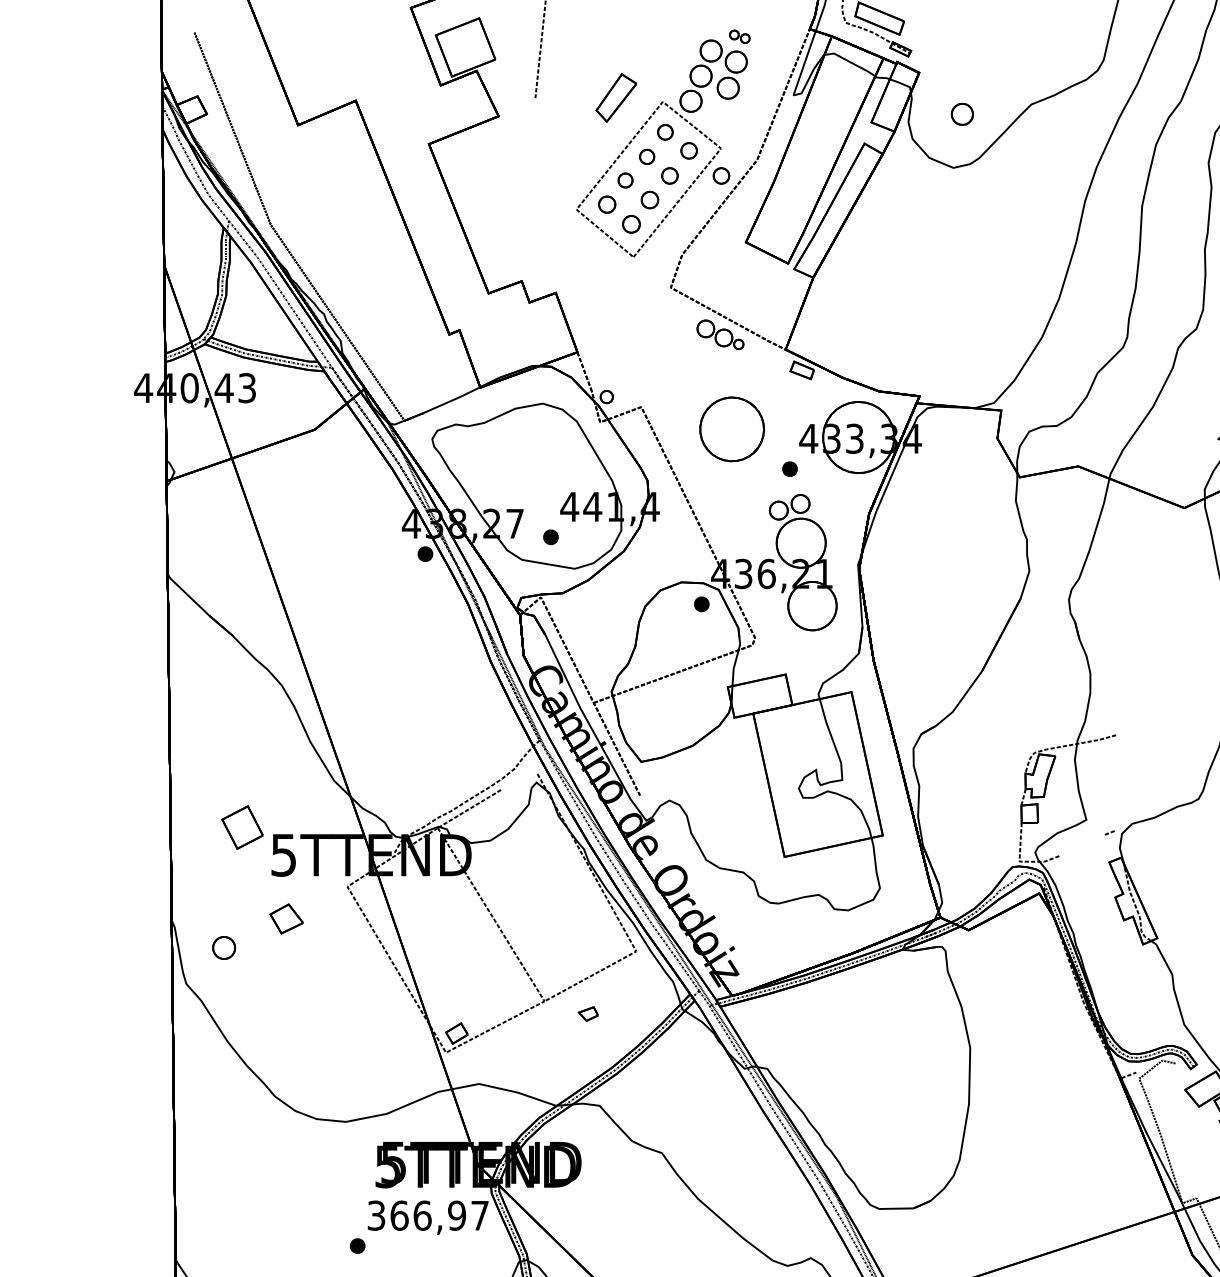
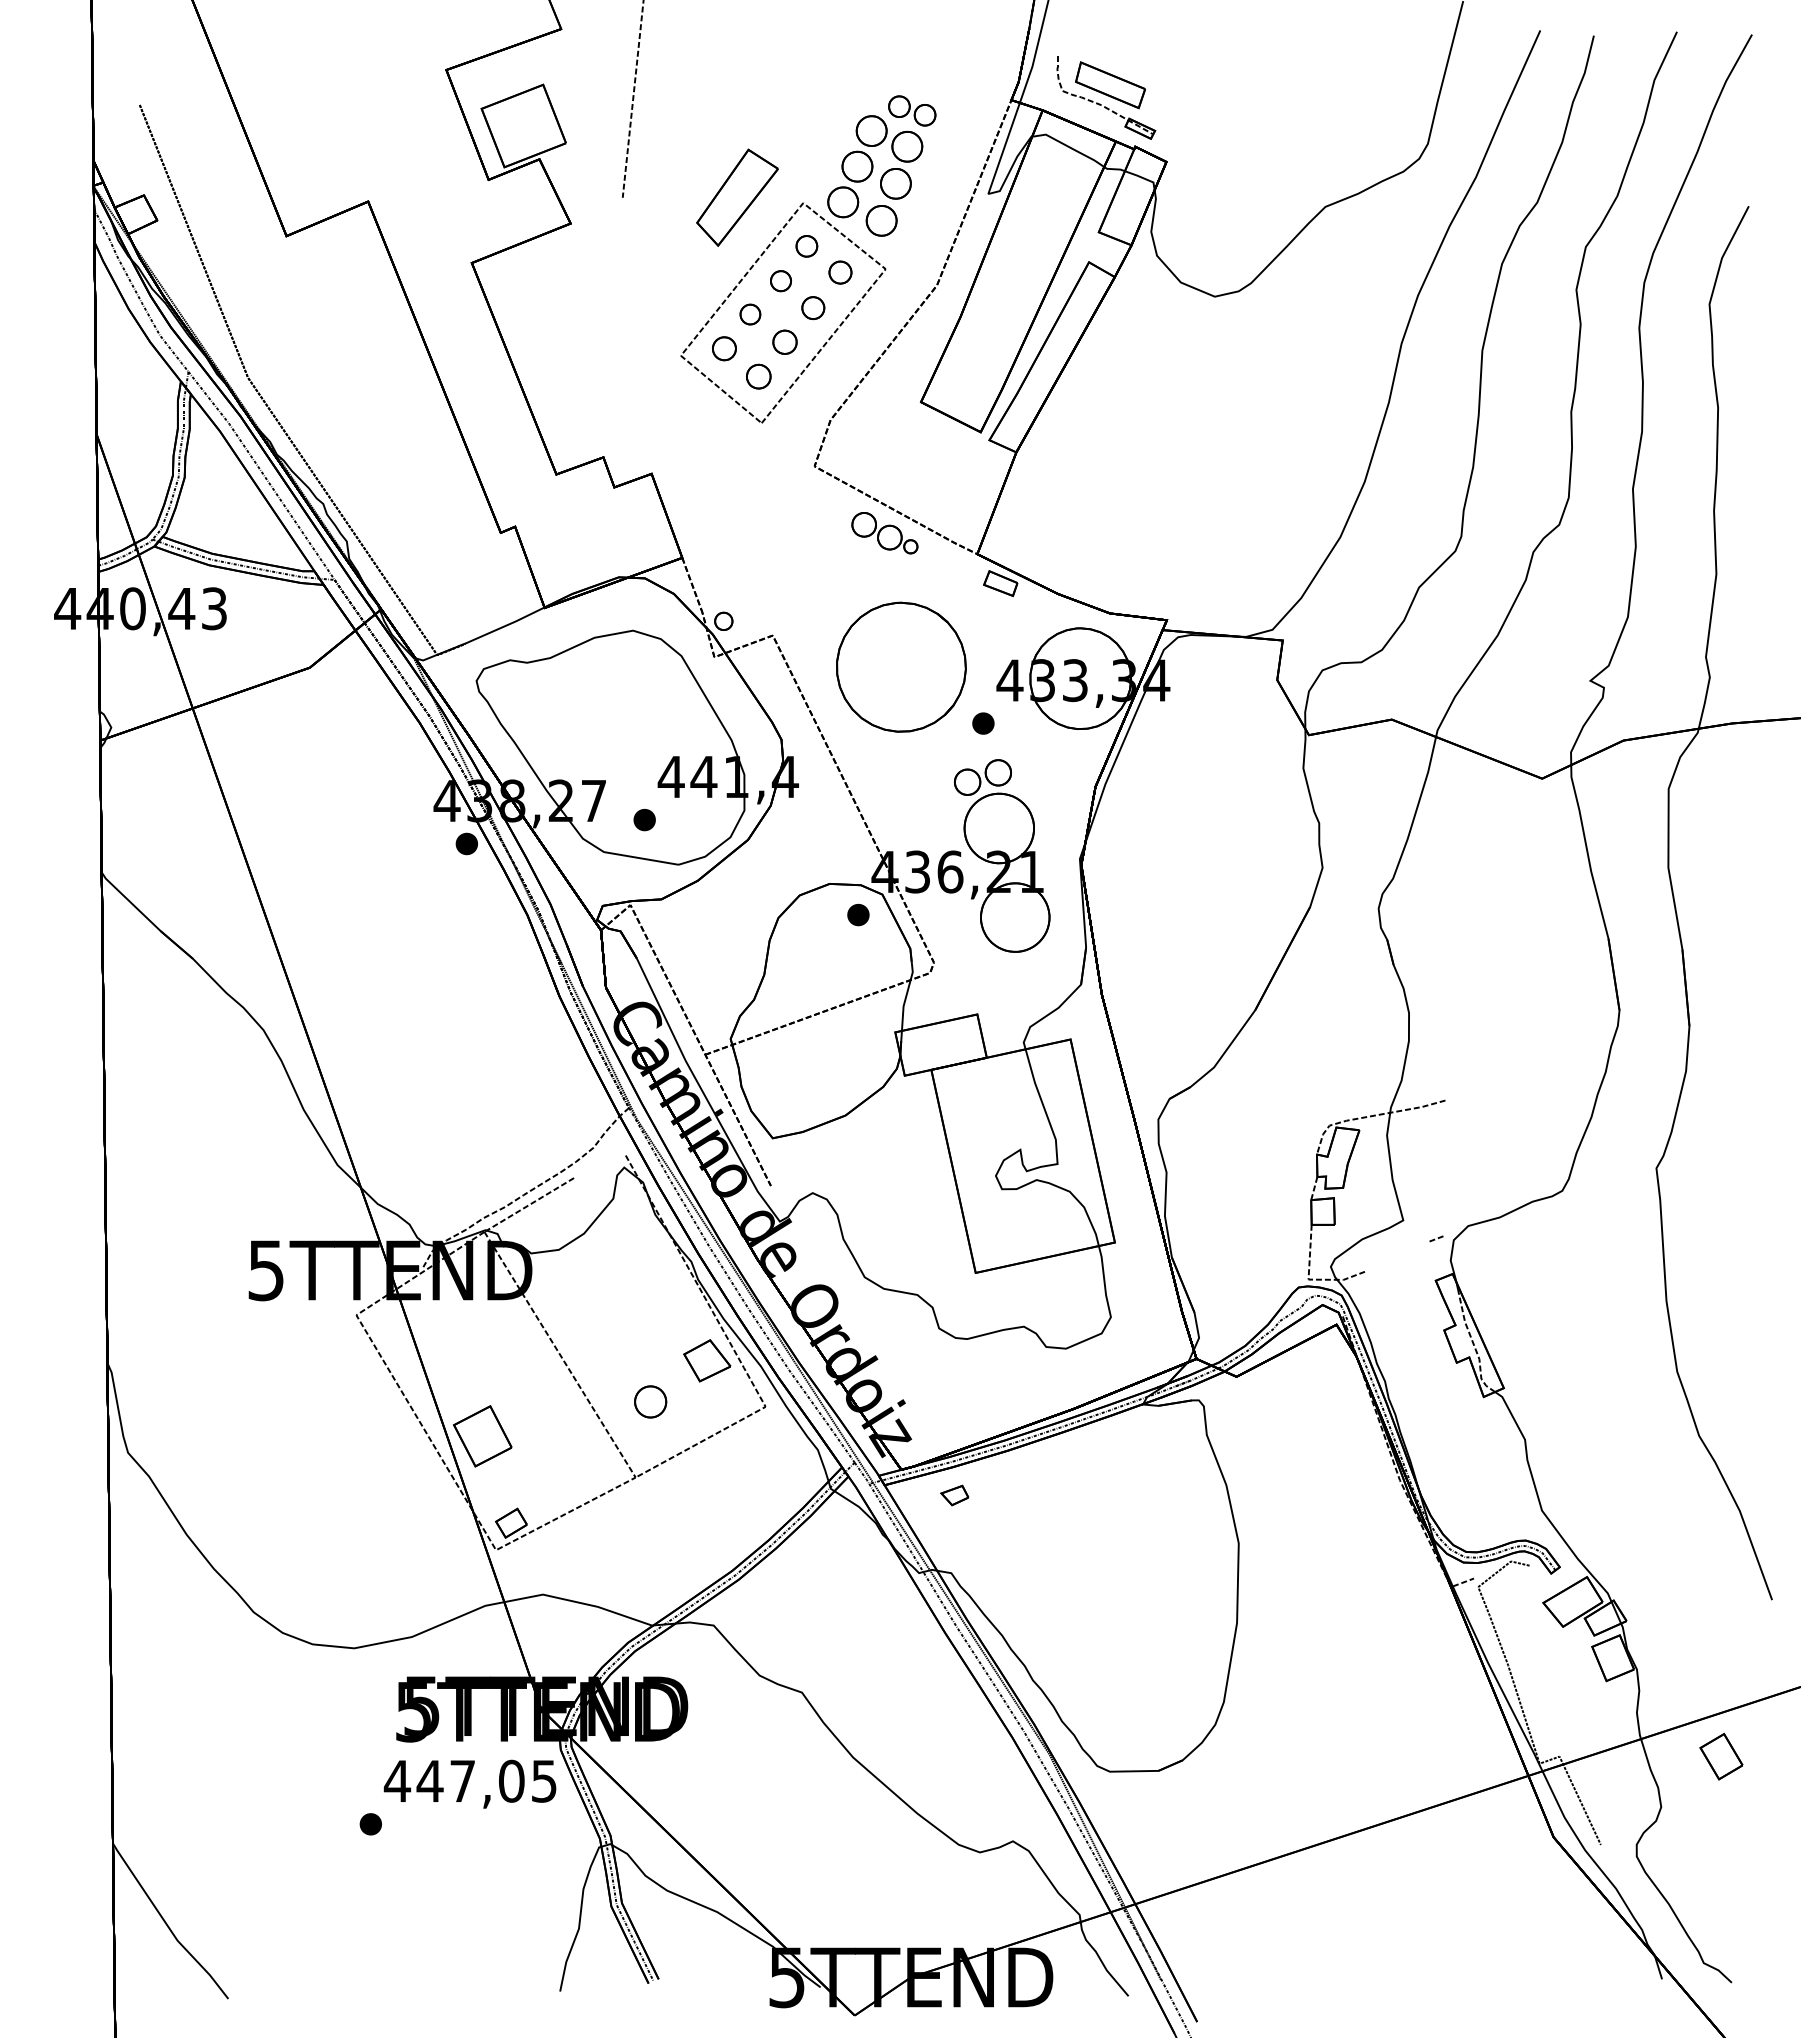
part: (739, 36) -> (912, 110), size x1.67
part: (616, 97) -> (737, 197), size x1.43
part: (962, 114) -> (881, 220), moved
part: (721, 175) -> (886, 307), removed
part: (732, 428) -> (901, 666), size x1.43
part: (242, 827) -> (482, 1436), moved
part: (286, 918) -> (707, 1360), moved
part: (224, 947) -> (650, 1401), moved
part: (588, 1014) -> (954, 1495), moved
text: (427, 1215) -> (469, 1780), 366,97 -> 447,05

